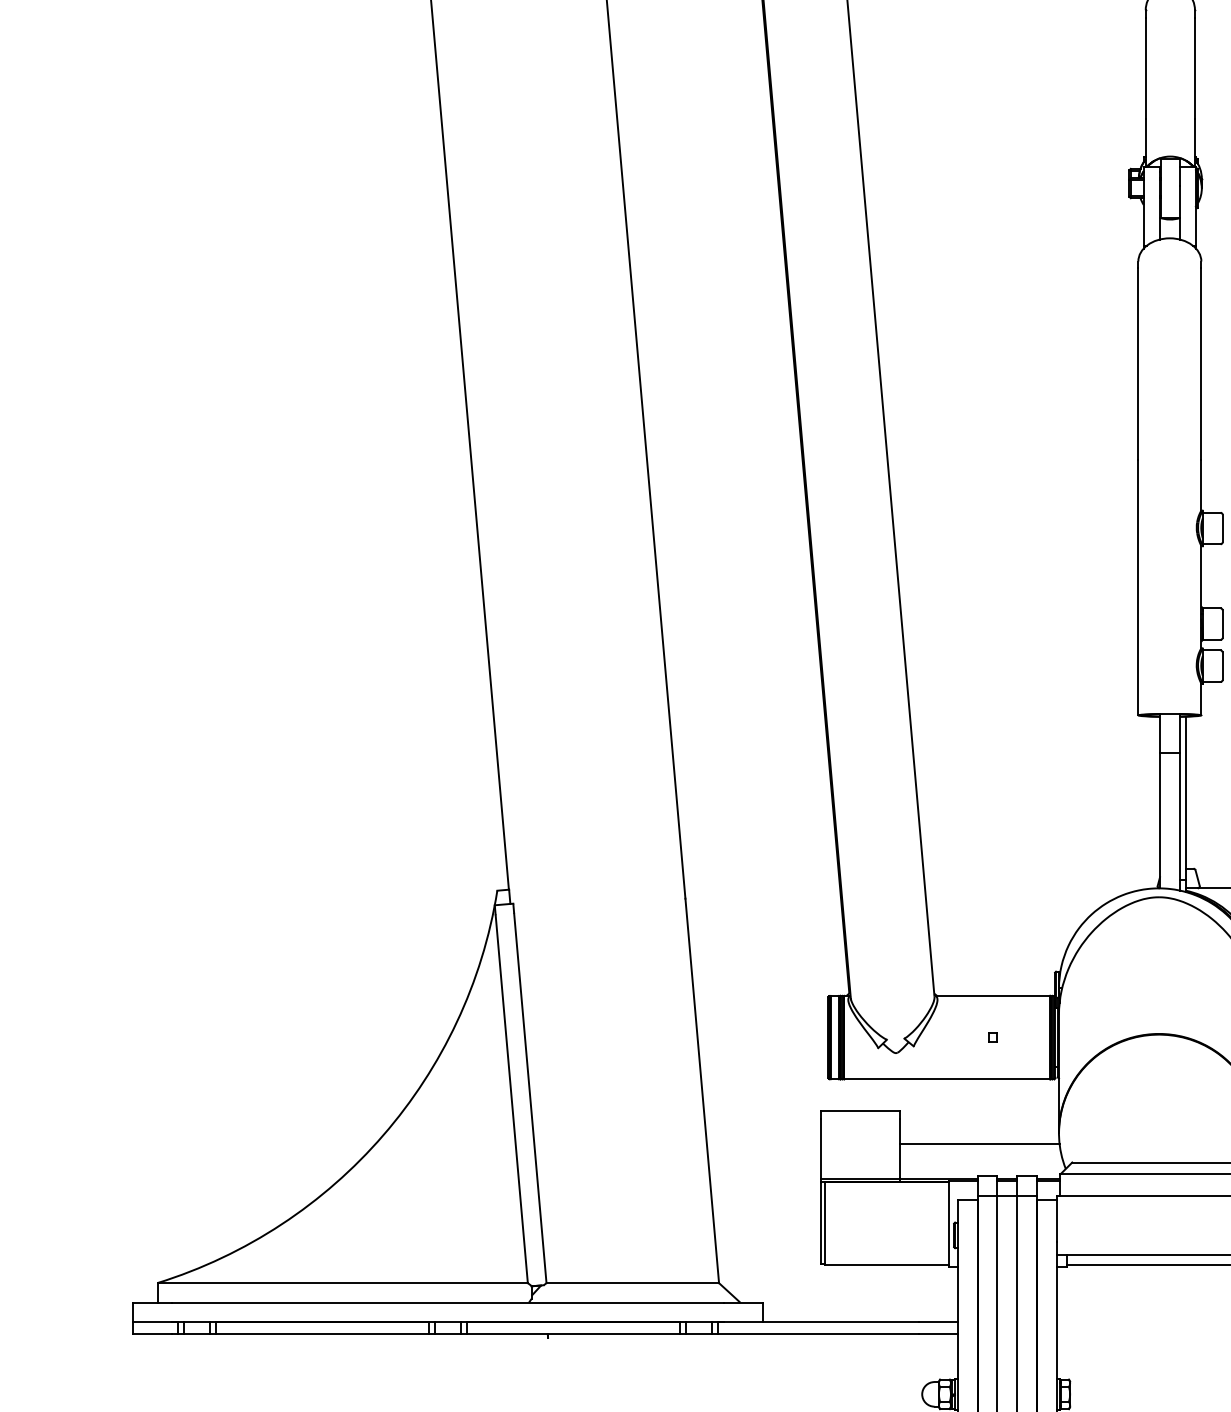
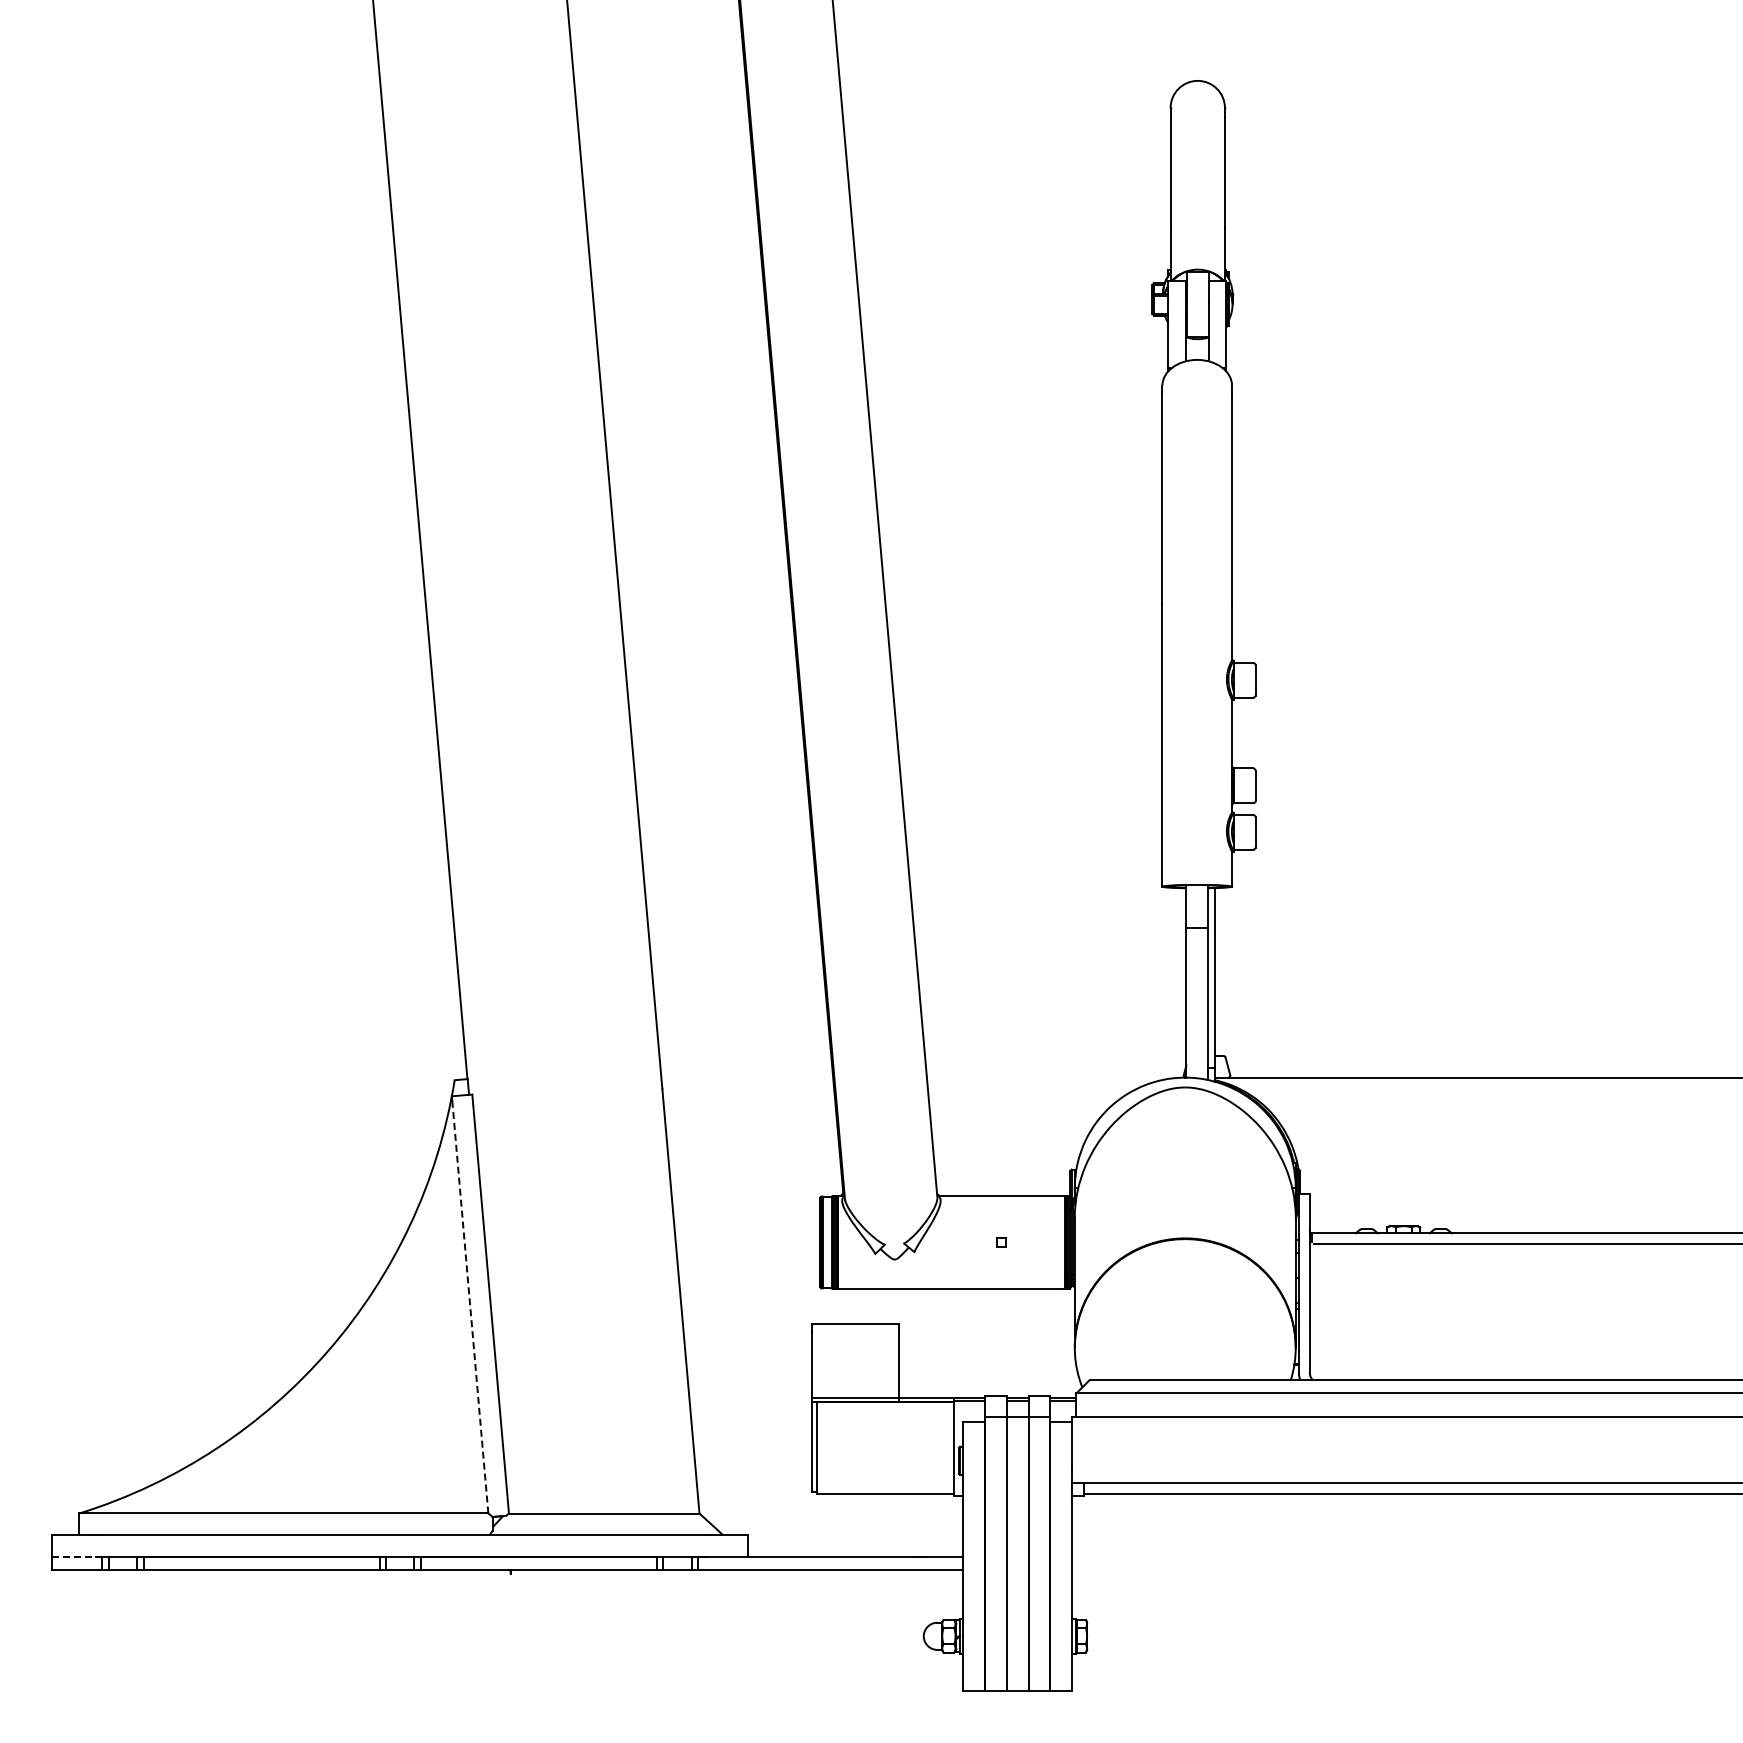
line: (511, 1099) -> (470, 1310), solid -> dashed
line: (979, 1144) -> (987, 1360), removed
line: (153, 1322) -> (74, 1556), solid -> dashed

